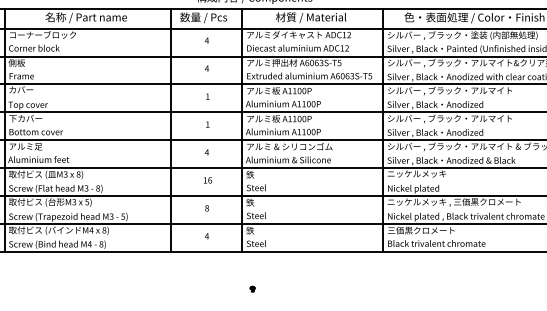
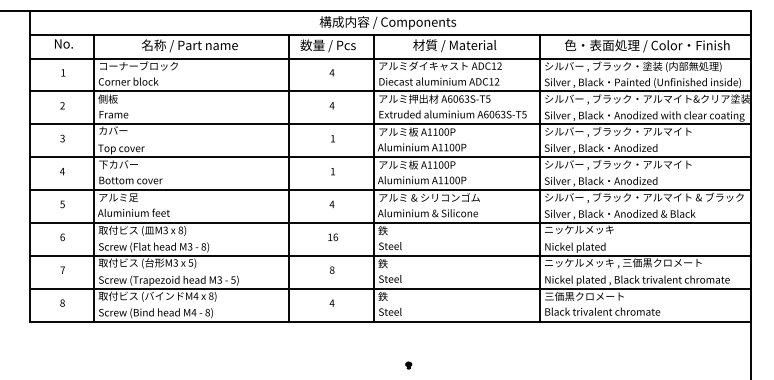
part: (252, 289) -> (408, 365), moved

